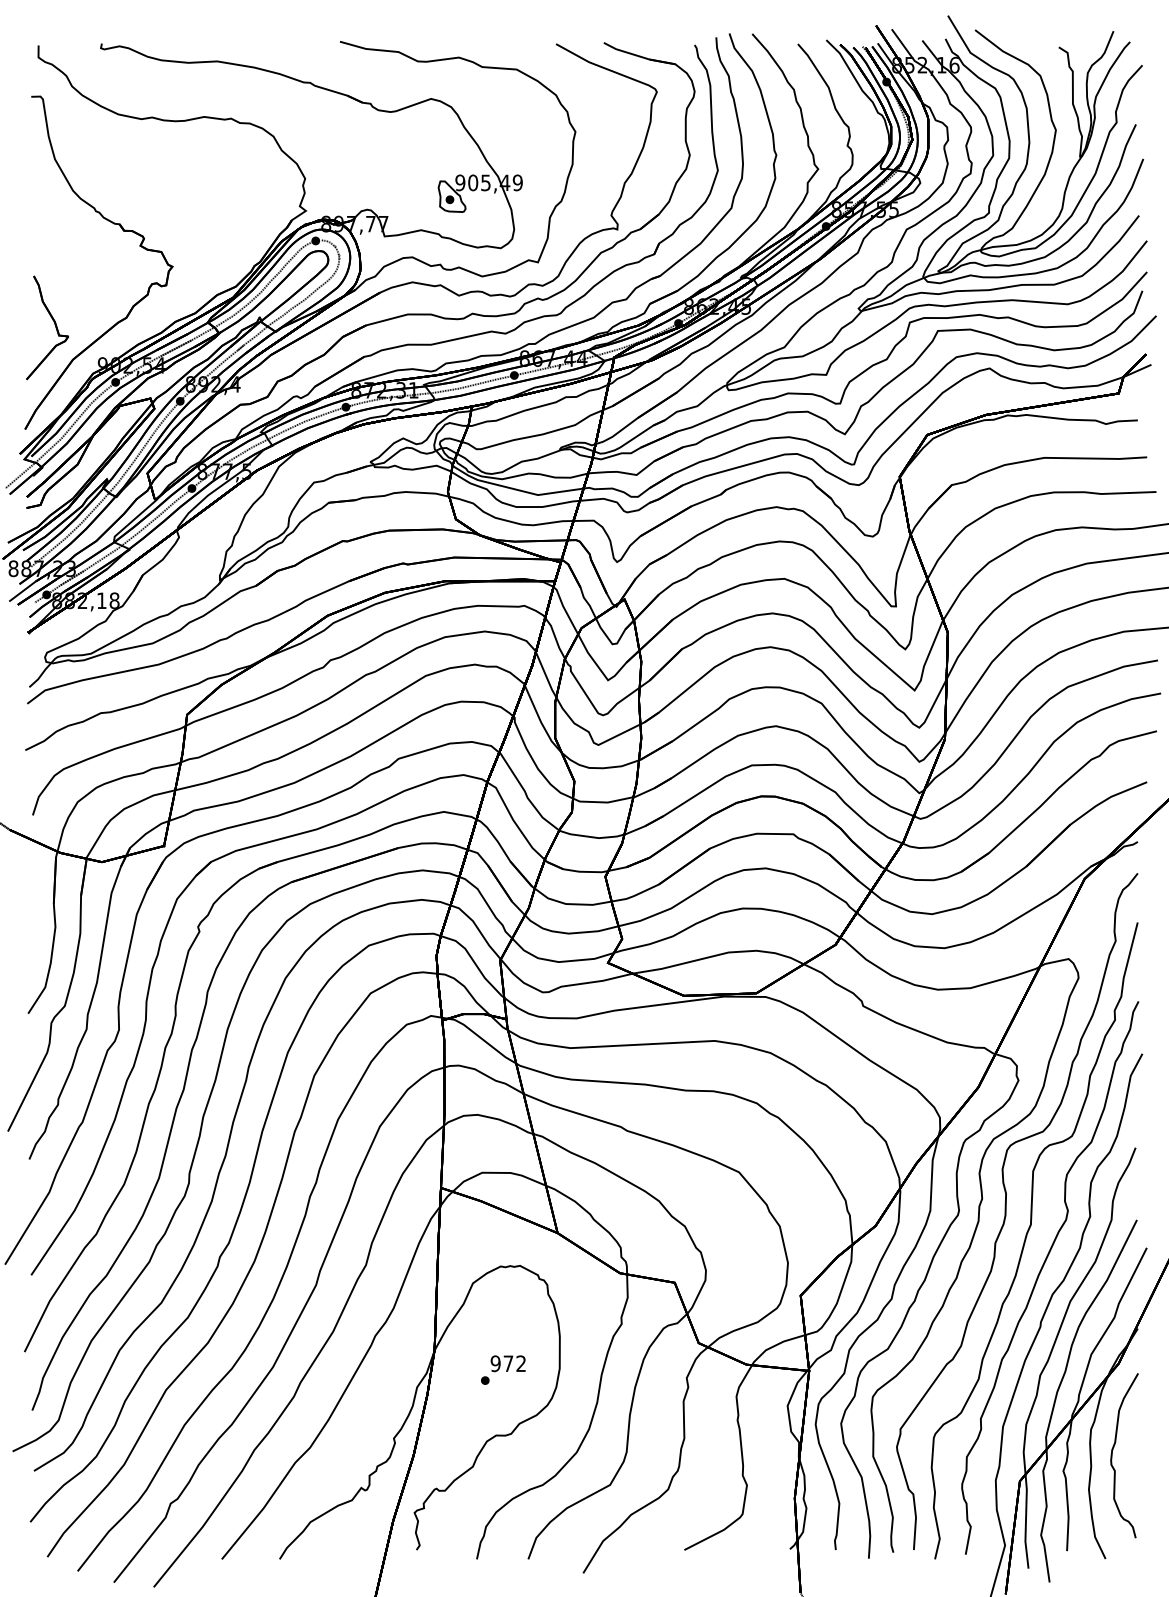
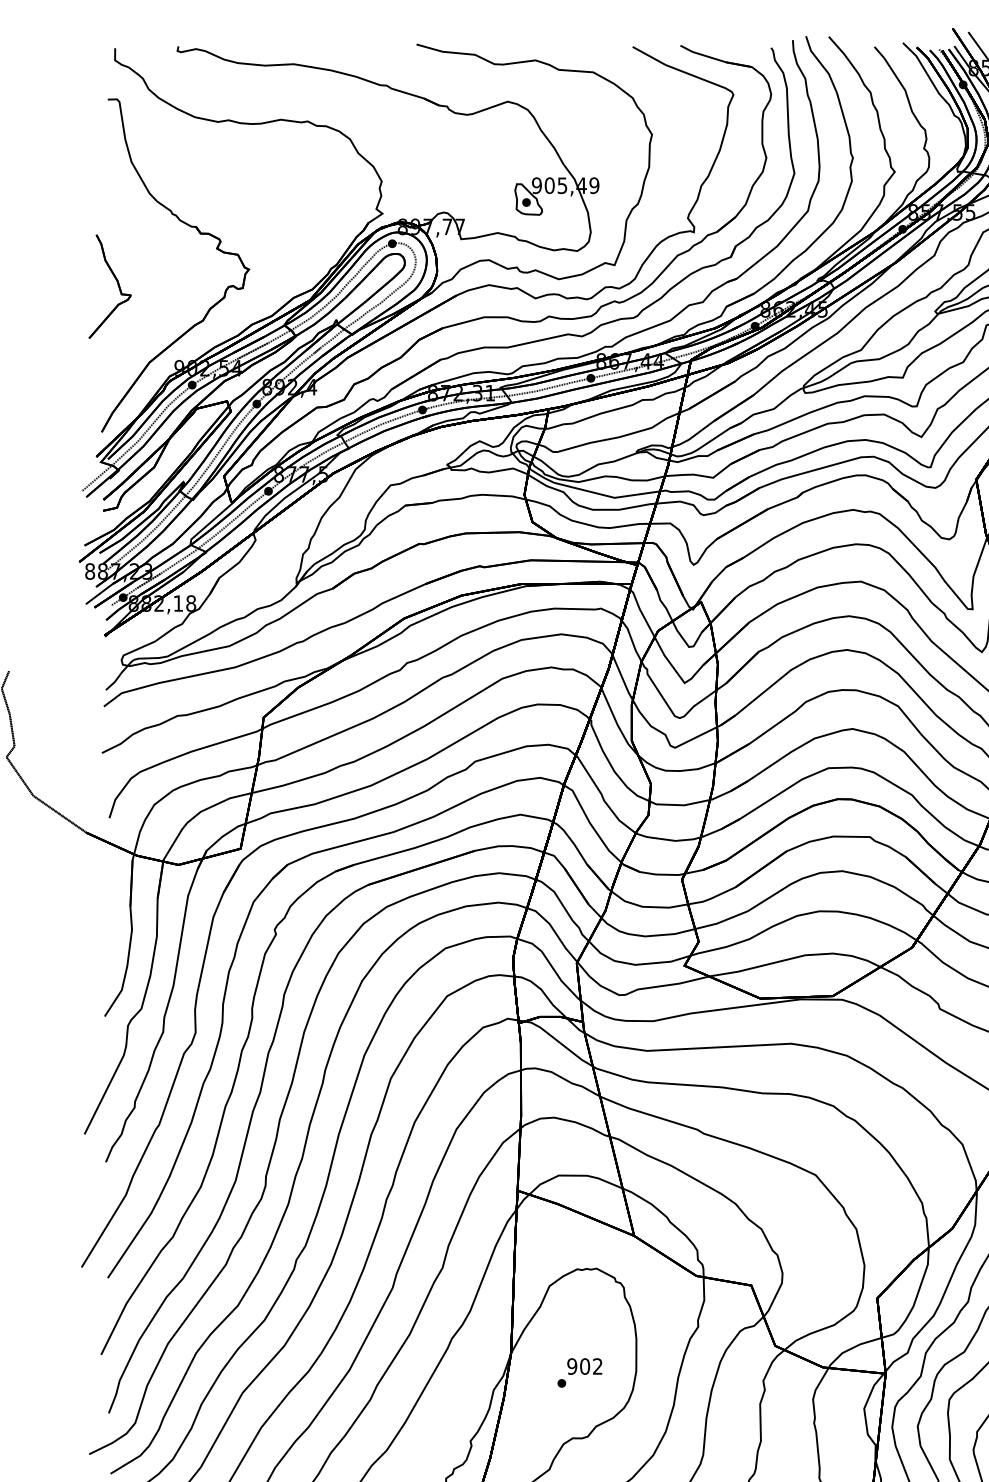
part: (54, 324) -> (117, 283), moved
text: (508, 1363) -> (585, 1366), 972 -> 902

